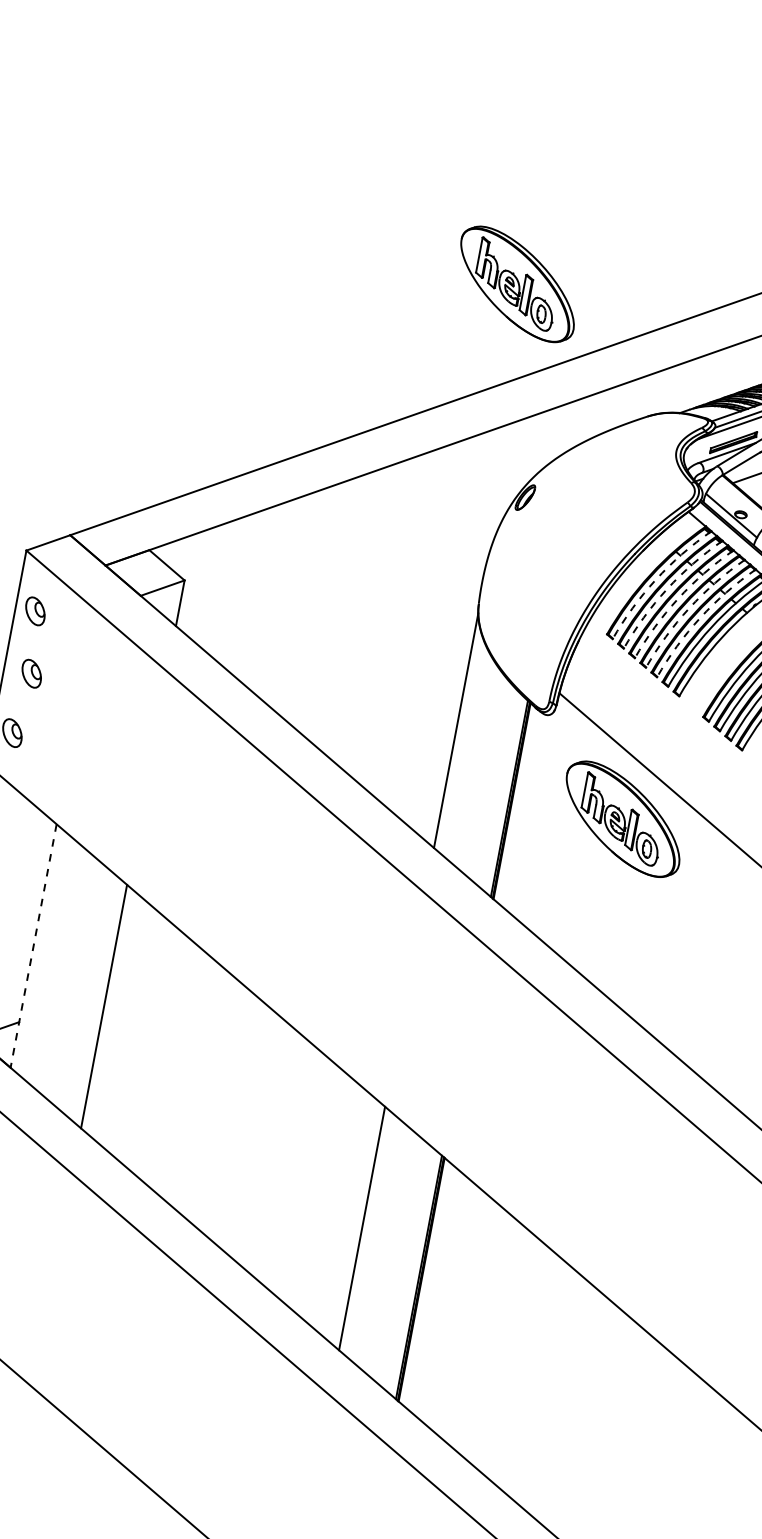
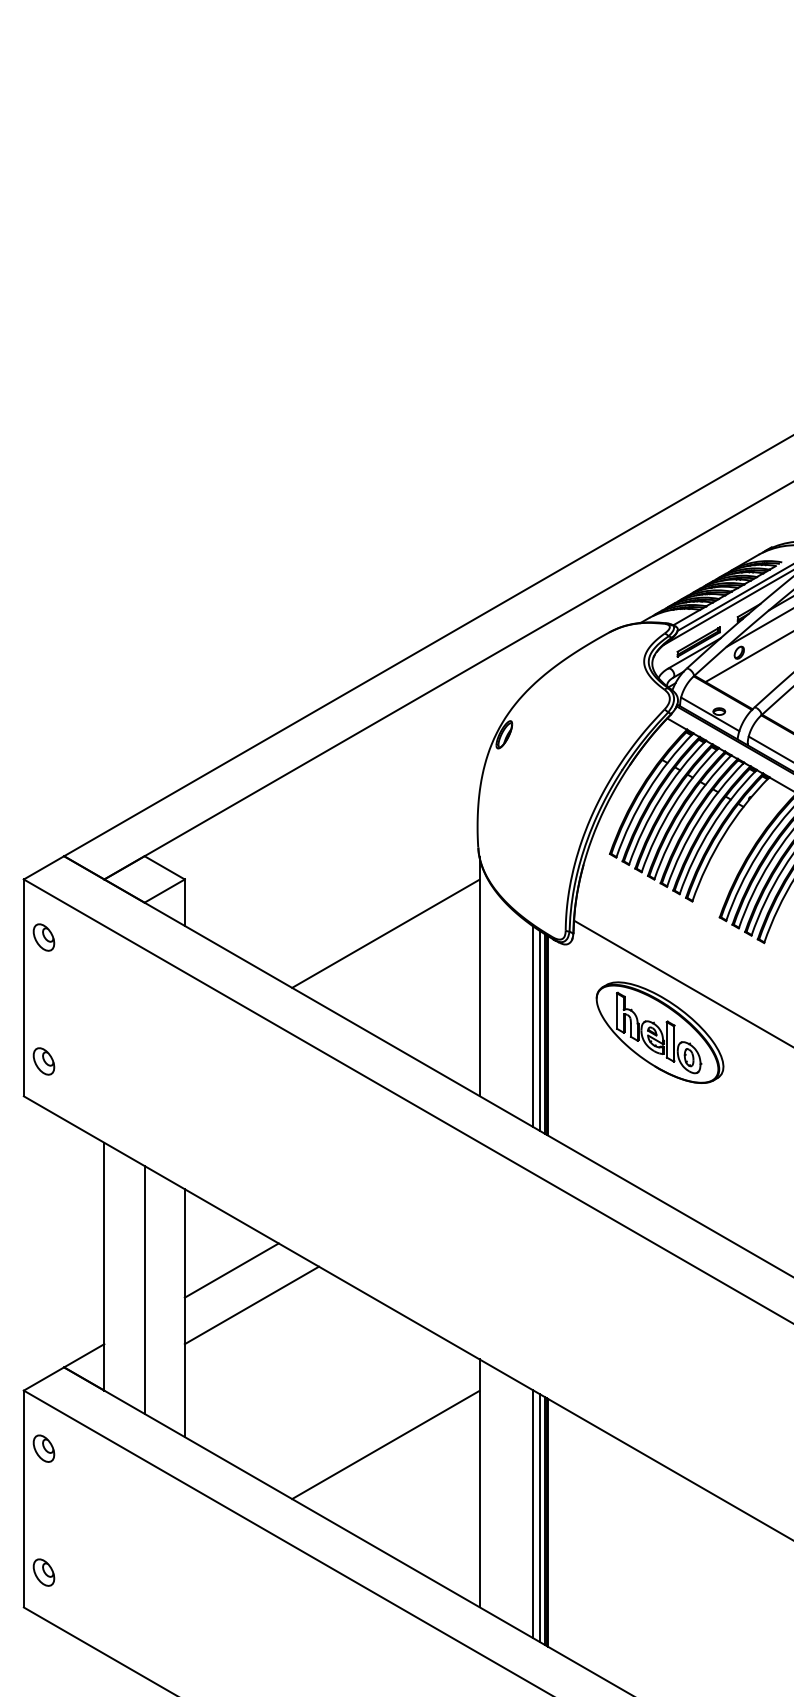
part: (517, 284) -> (456, 526), removed
arc: (655, 579) -> (647, 791), dashed -> solid
arc: (667, 589) -> (660, 798), dashed -> solid
arc: (678, 598) -> (673, 805), dashed -> solid
arc: (688, 608) -> (685, 813), dashed -> solid
arc: (700, 617) -> (698, 820), dashed -> solid
line: (371, 670) -> (385, 933), added
part: (31, 673) -> (51, 999), removed
line: (499, 789) -> (533, 1026), added
line: (506, 794) -> (540, 1030), added
line: (33, 945) -> (104, 1266), dashed -> solid
line: (157, 973) -> (231, 1270), added
line: (68, 975) -> (144, 1289), added
line: (171, 1011) -> (251, 1305), added
line: (276, 1172) -> (385, 1444), added
line: (409, 1269) -> (533, 1514), added
line: (415, 1274) -> (540, 1518), added

